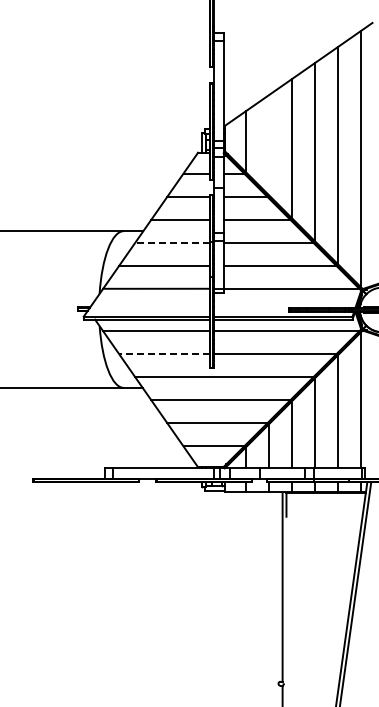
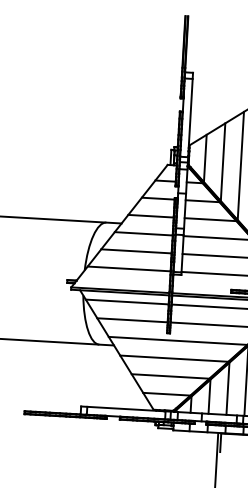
line: (268, 145) -> (222, 162), added
line: (172, 242) -> (143, 233), dashed -> solid
line: (163, 354) -> (131, 320), dashed -> solid

